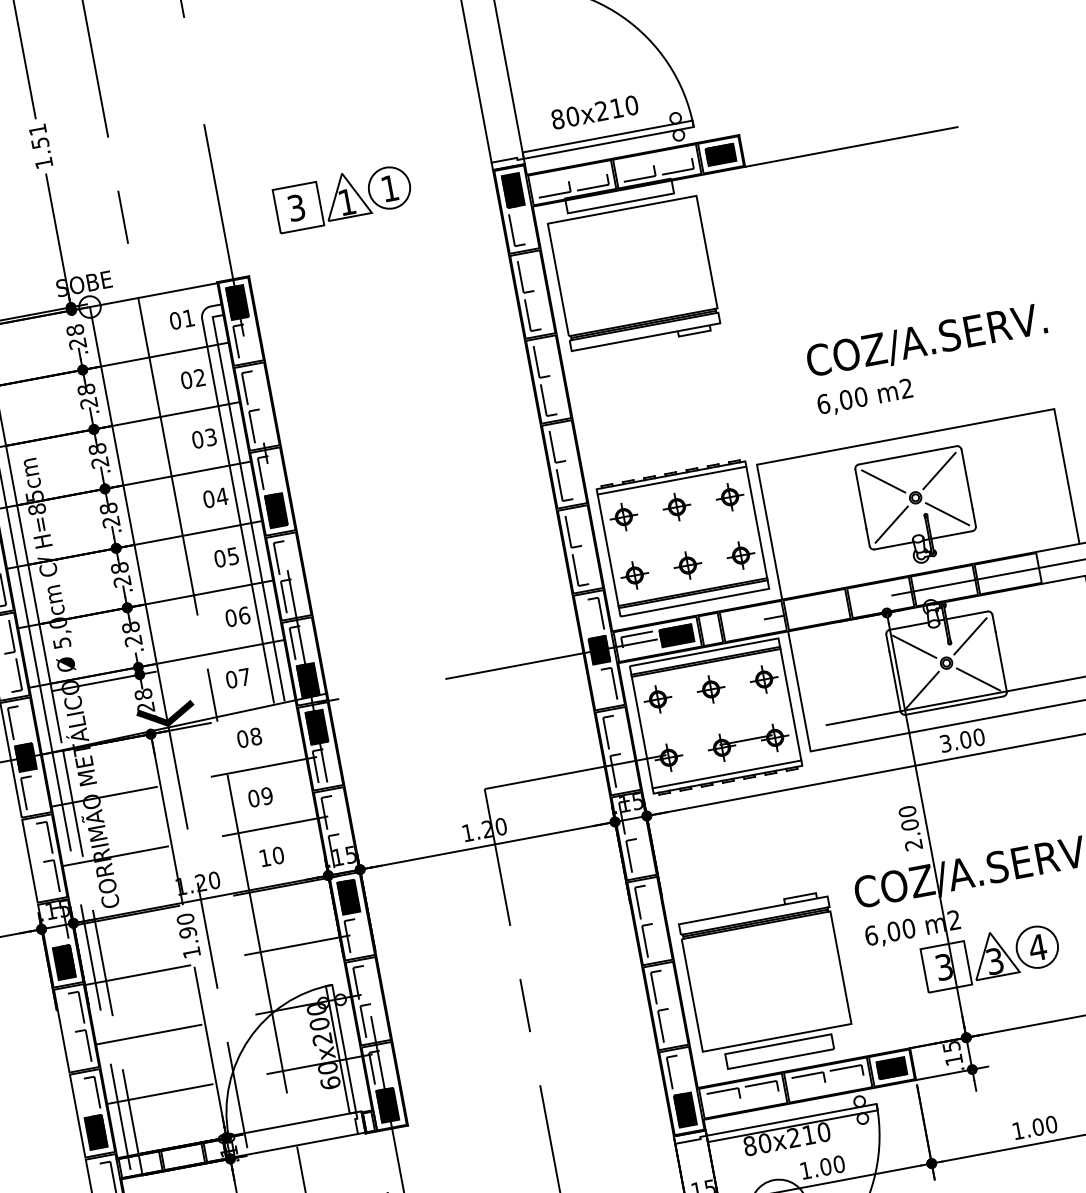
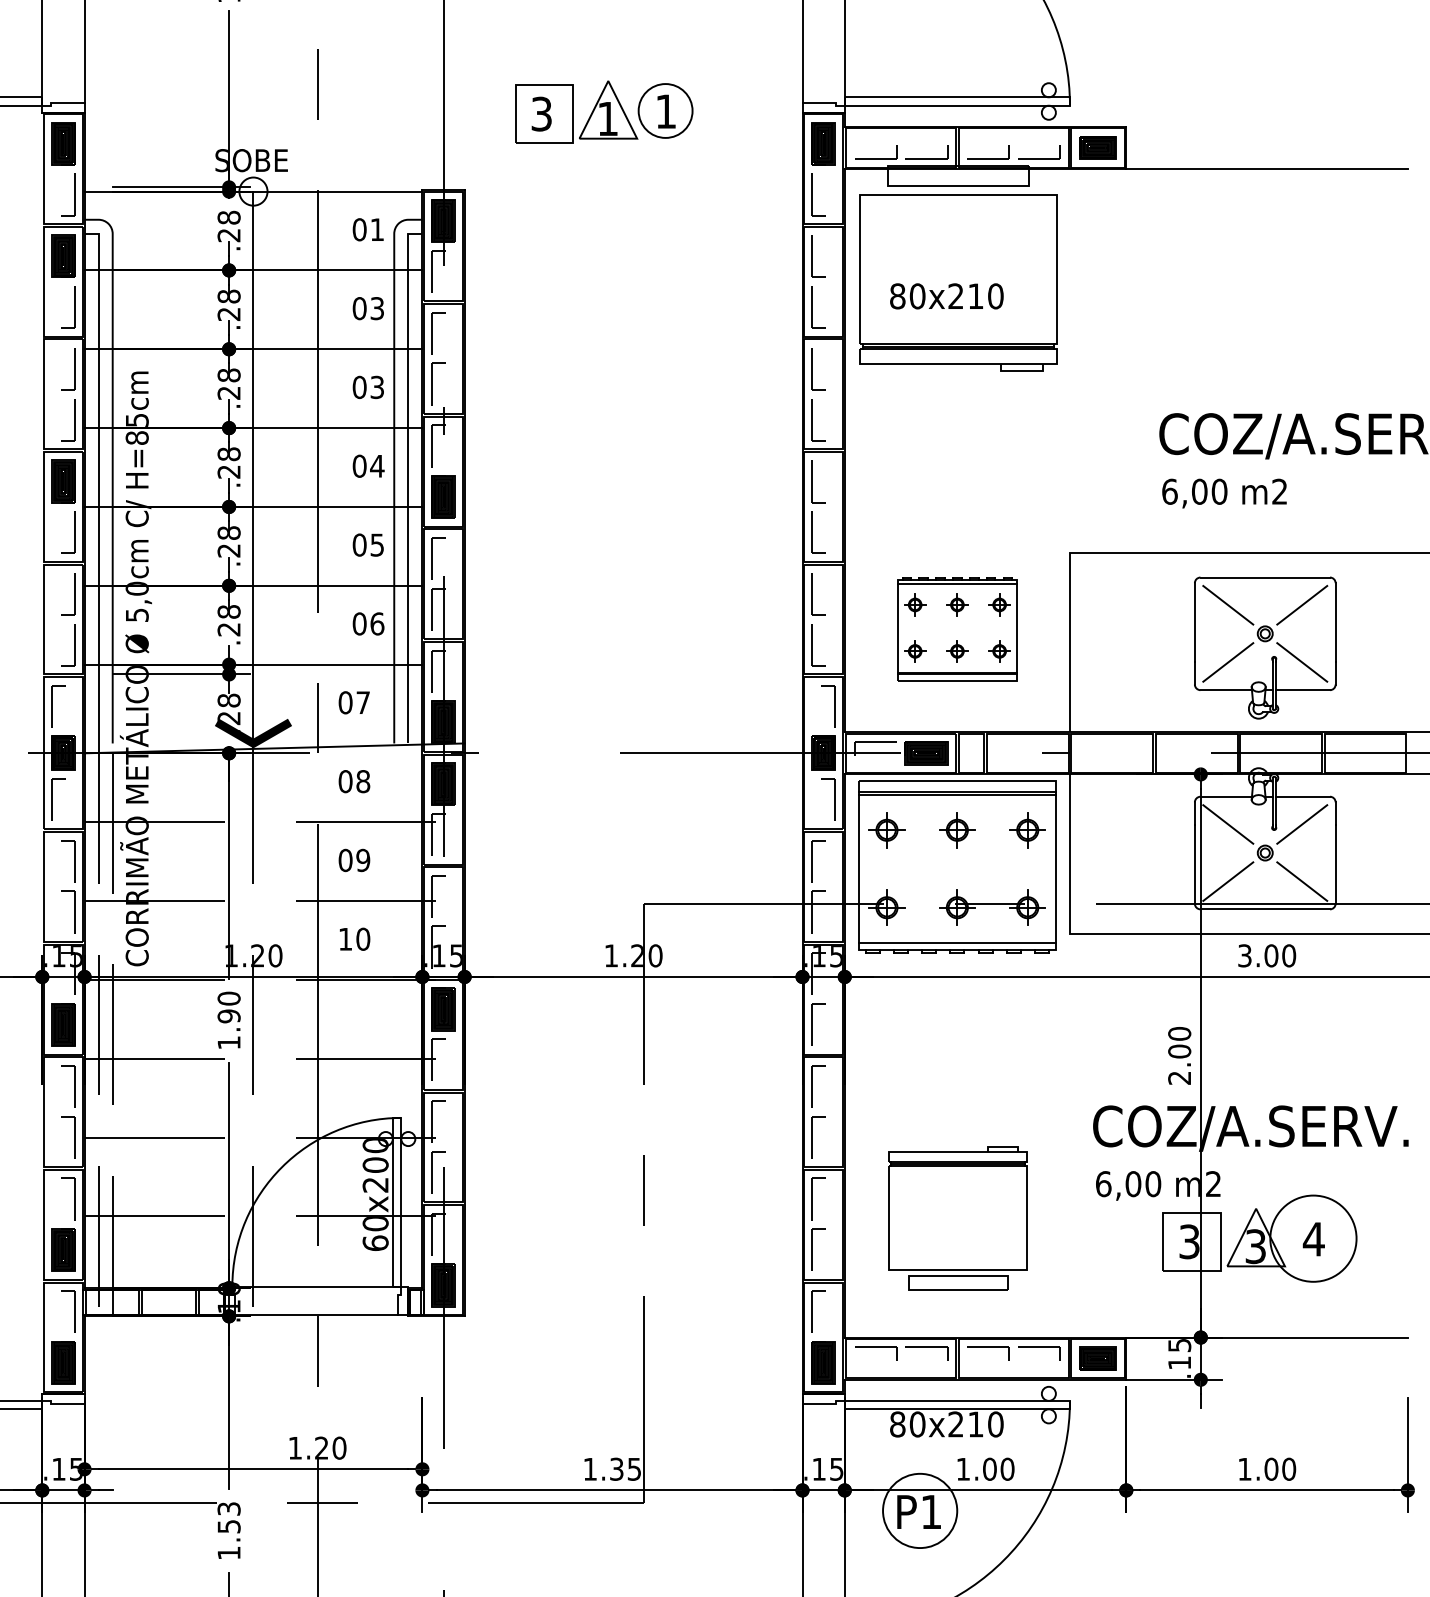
text: (594, 112) -> (946, 296), moved
text: (199, 377) -> (376, 308), 02 -> 03
part: (682, 537) -> (957, 629), size x0.6
circle: (1037, 947) -> (1313, 1238), size x1.6
part: (766, 982) -> (958, 1218), size x0.7

